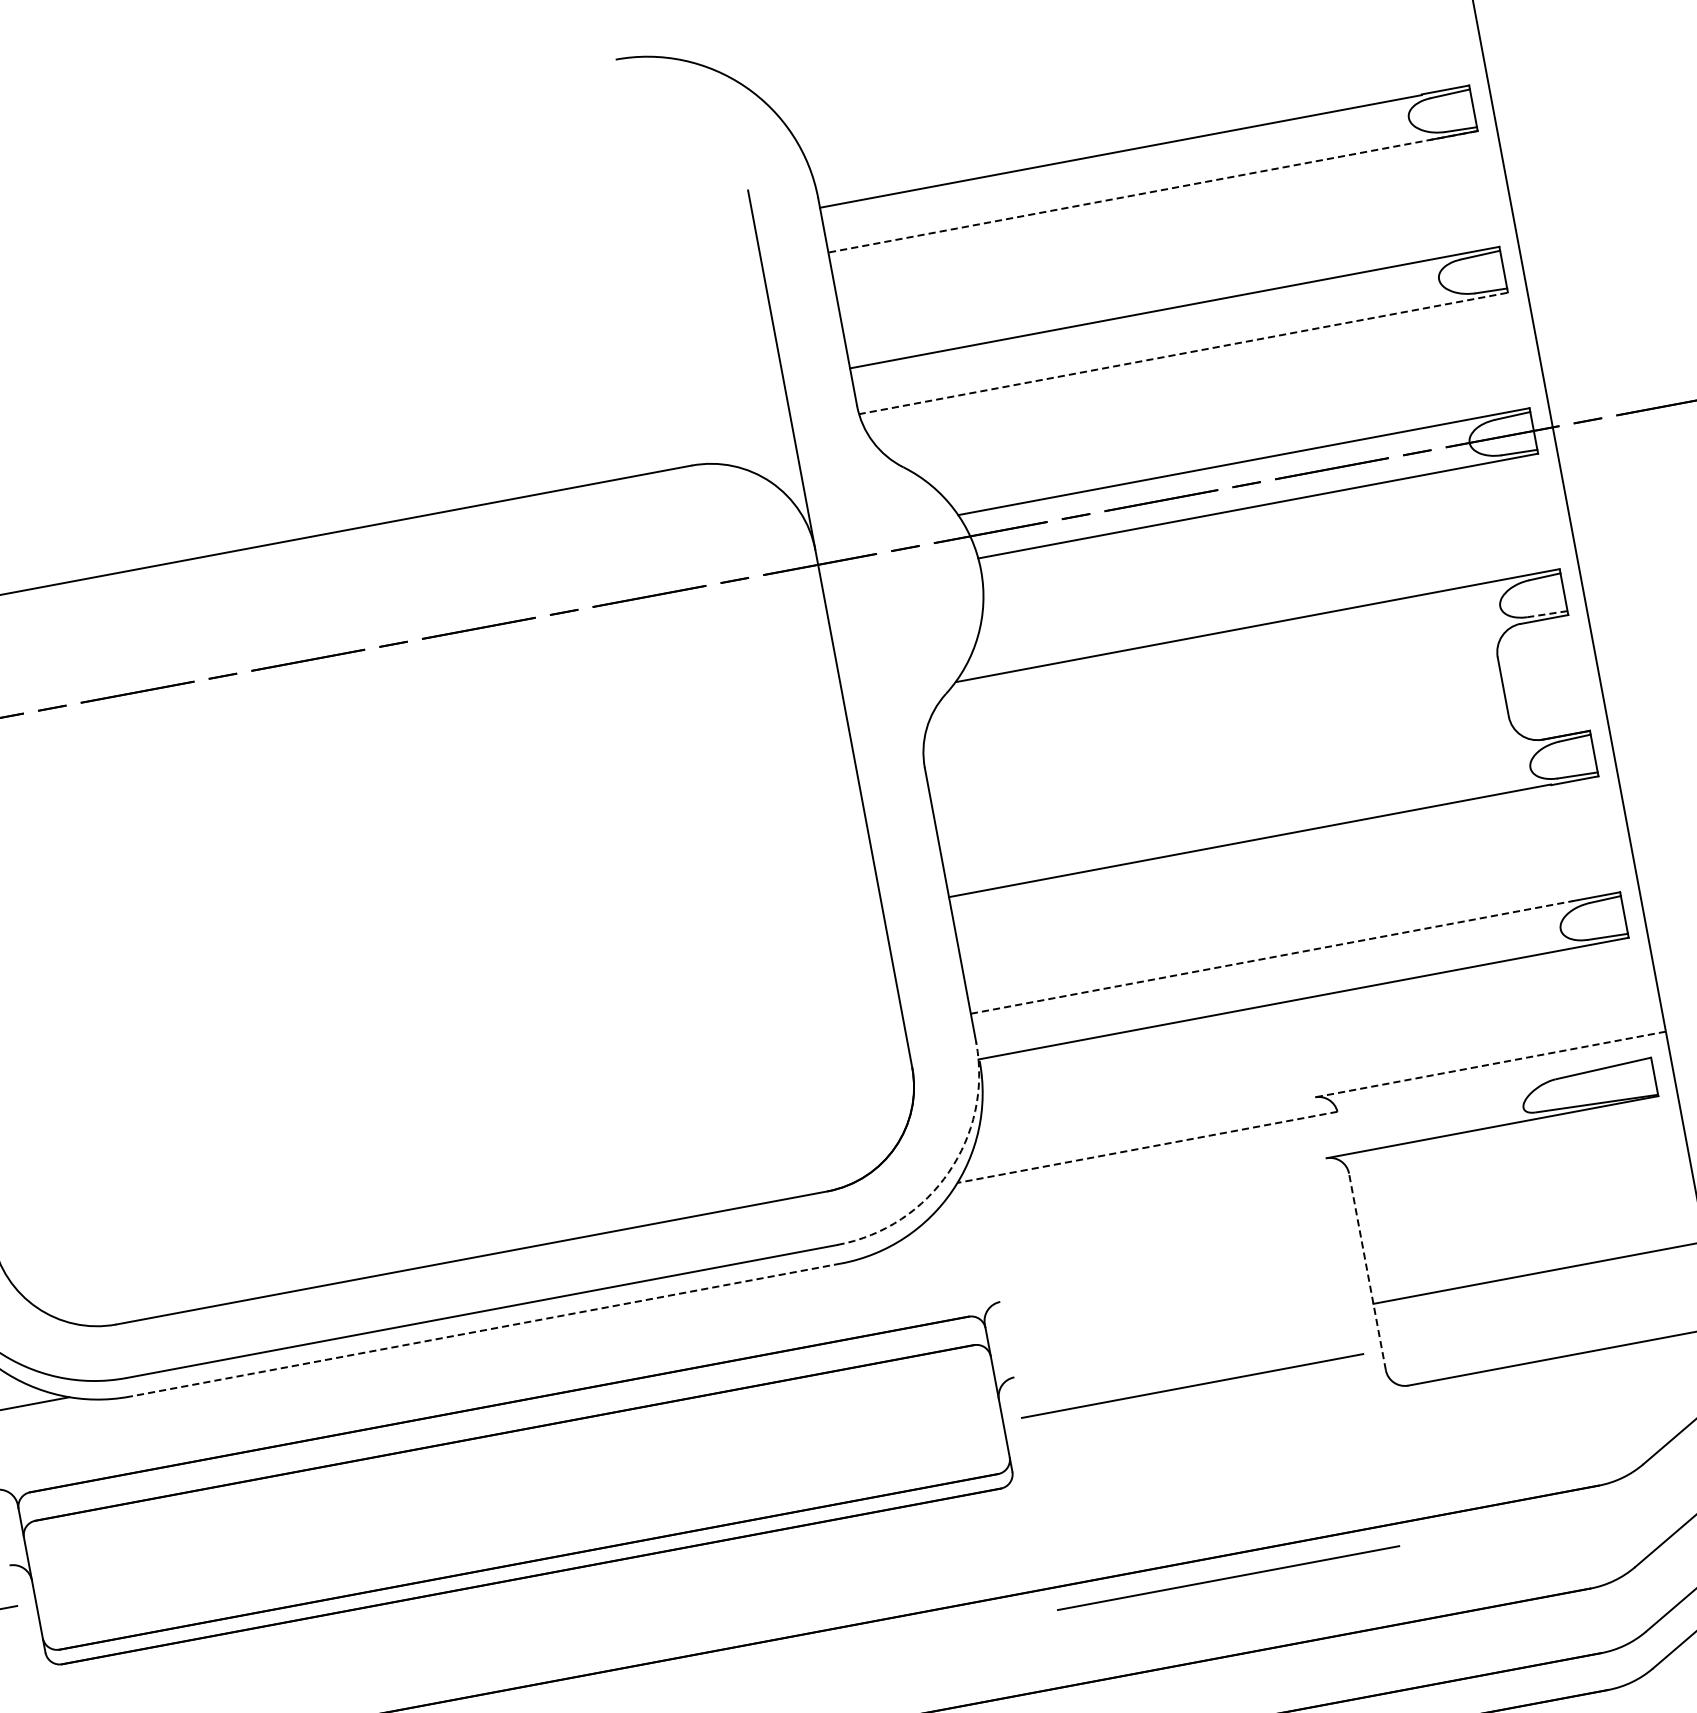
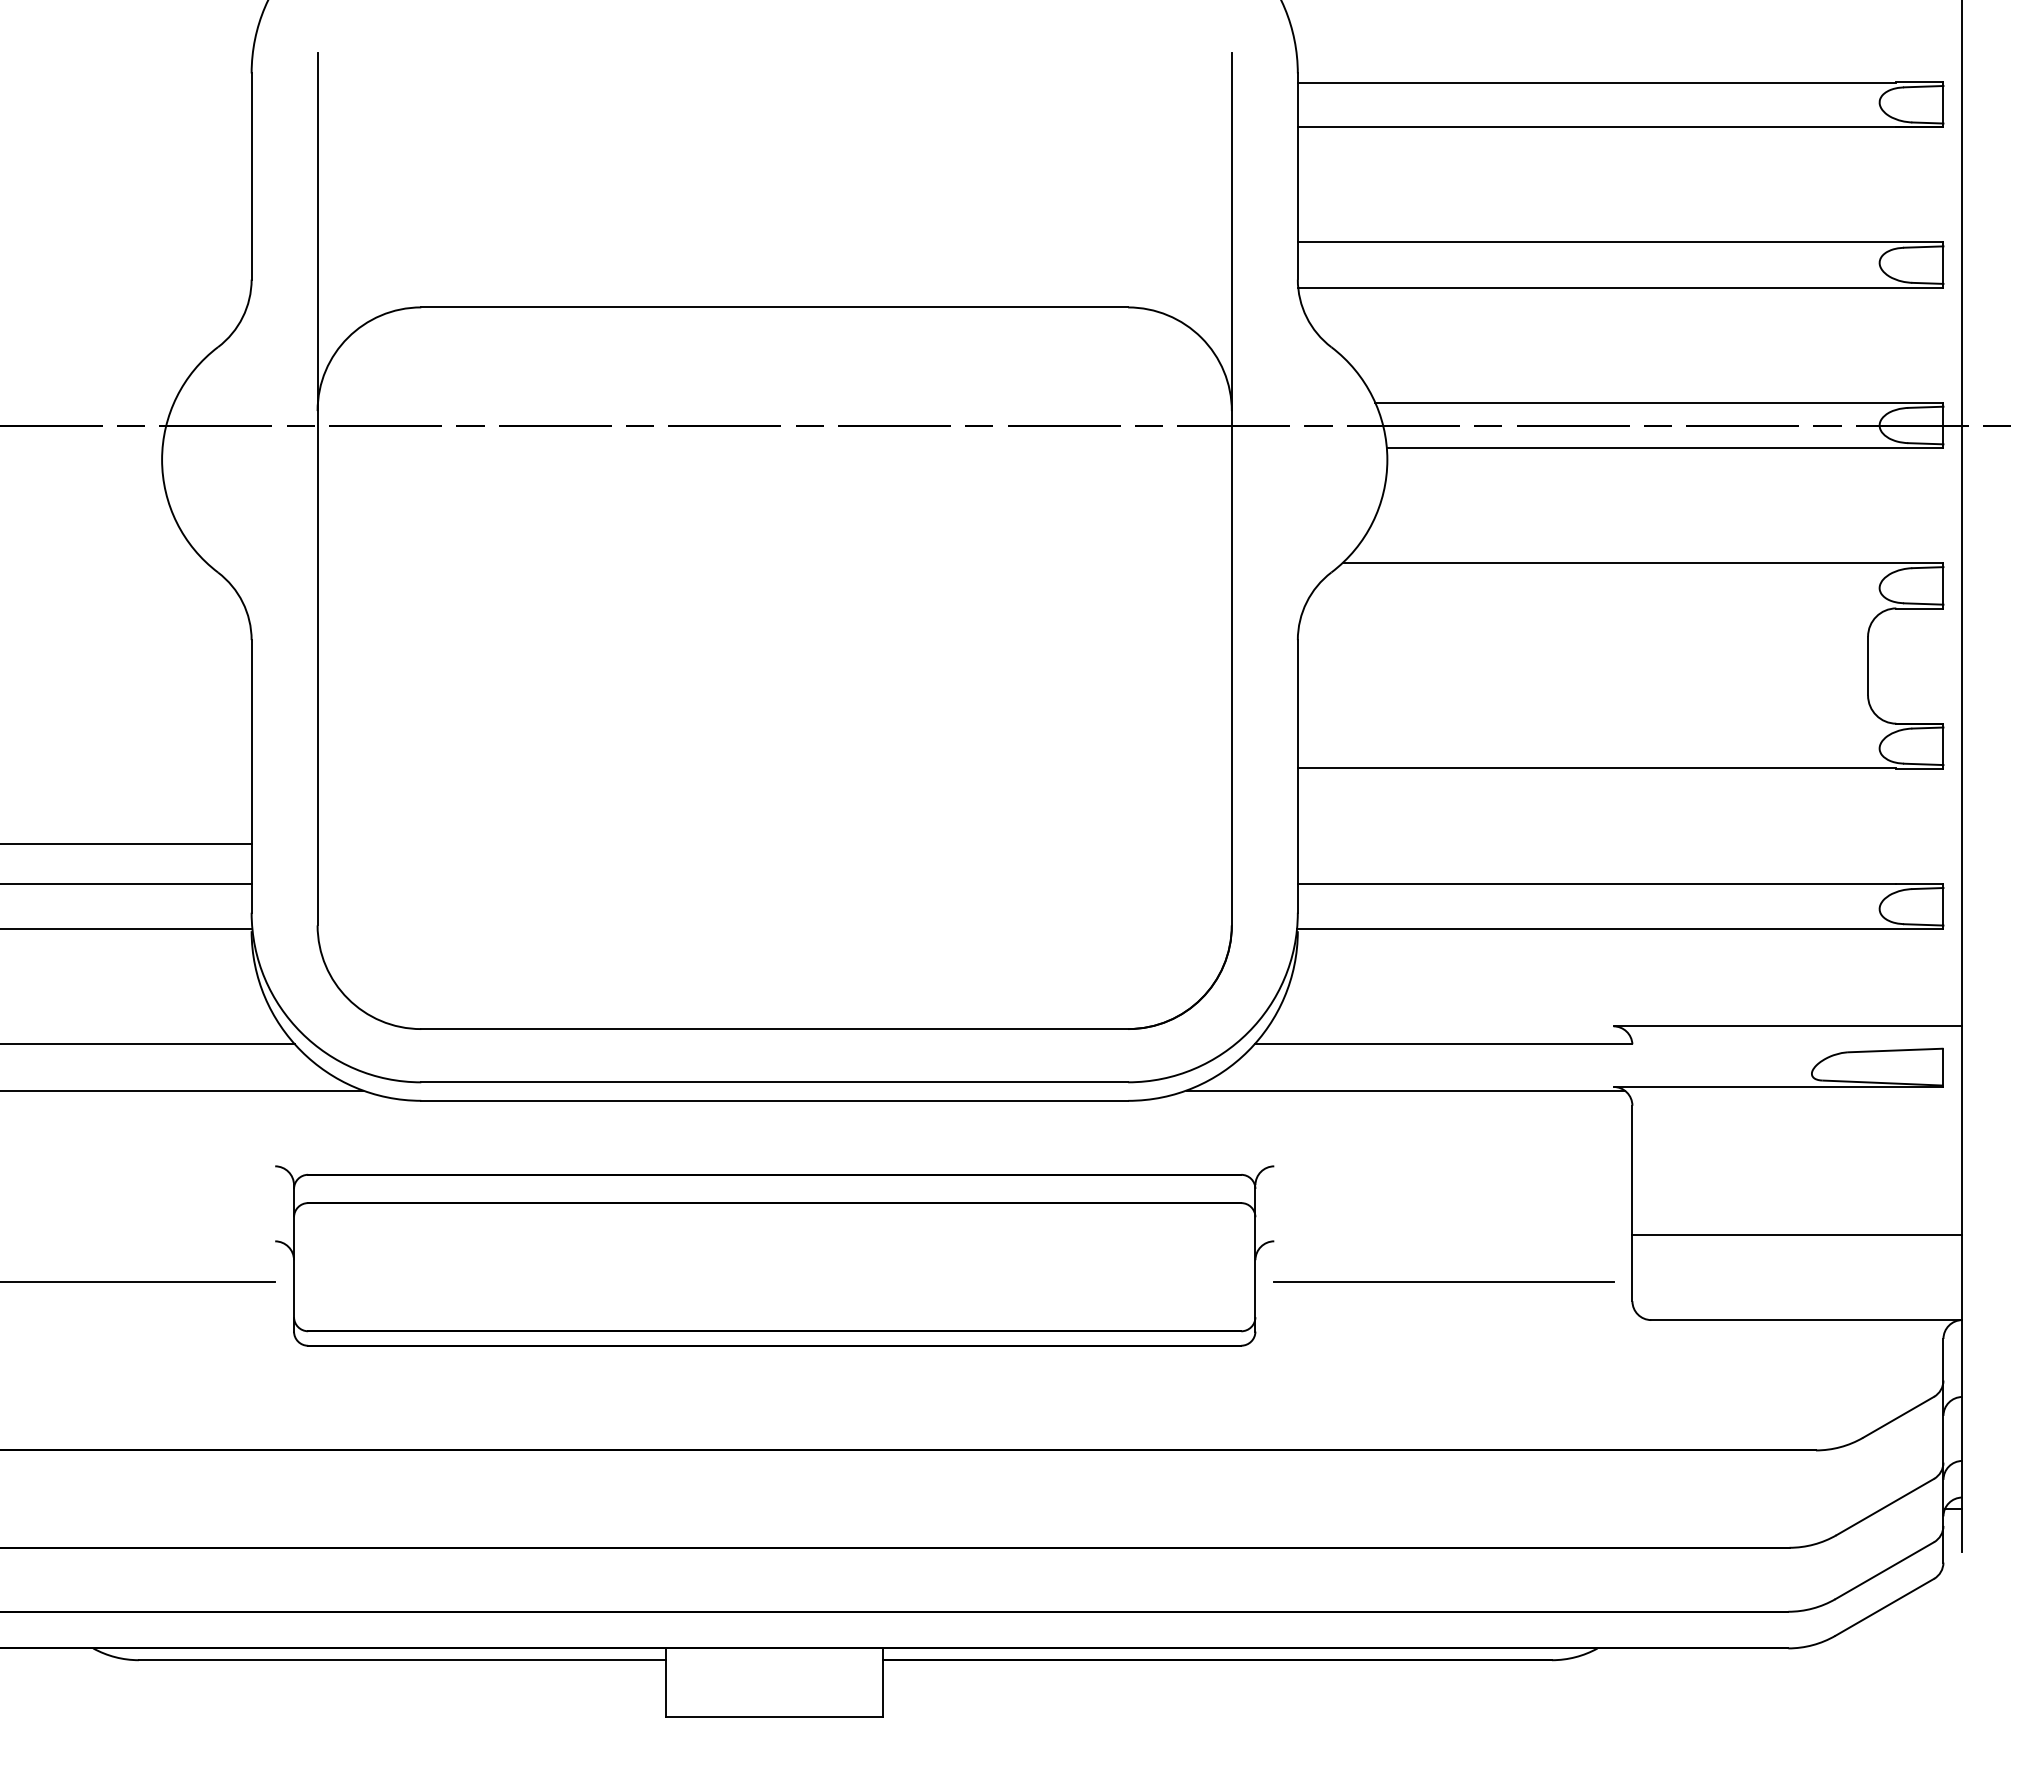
line: (1152, 191) -> (1620, 127), dashed -> solid
line: (1183, 353) -> (1620, 288), dashed -> solid
line: (1547, 614) -> (1923, 604), dashed -> solid
line: (1272, 957) -> (1597, 884), dashed -> solid
line: (1490, 1064) -> (1787, 1026), dashed -> solid
line: (1147, 1147) -> (1443, 1044), dashed -> solid
arc: (949, 1172) -> (1248, 1032), dashed -> solid
line: (1117, 1200) -> (1405, 1090), added
line: (1367, 1271) -> (1632, 1203), dashed -> solid
line: (485, 1329) -> (774, 1100), dashed -> solid
line: (1228, 1578) -> (1443, 1472), removed

